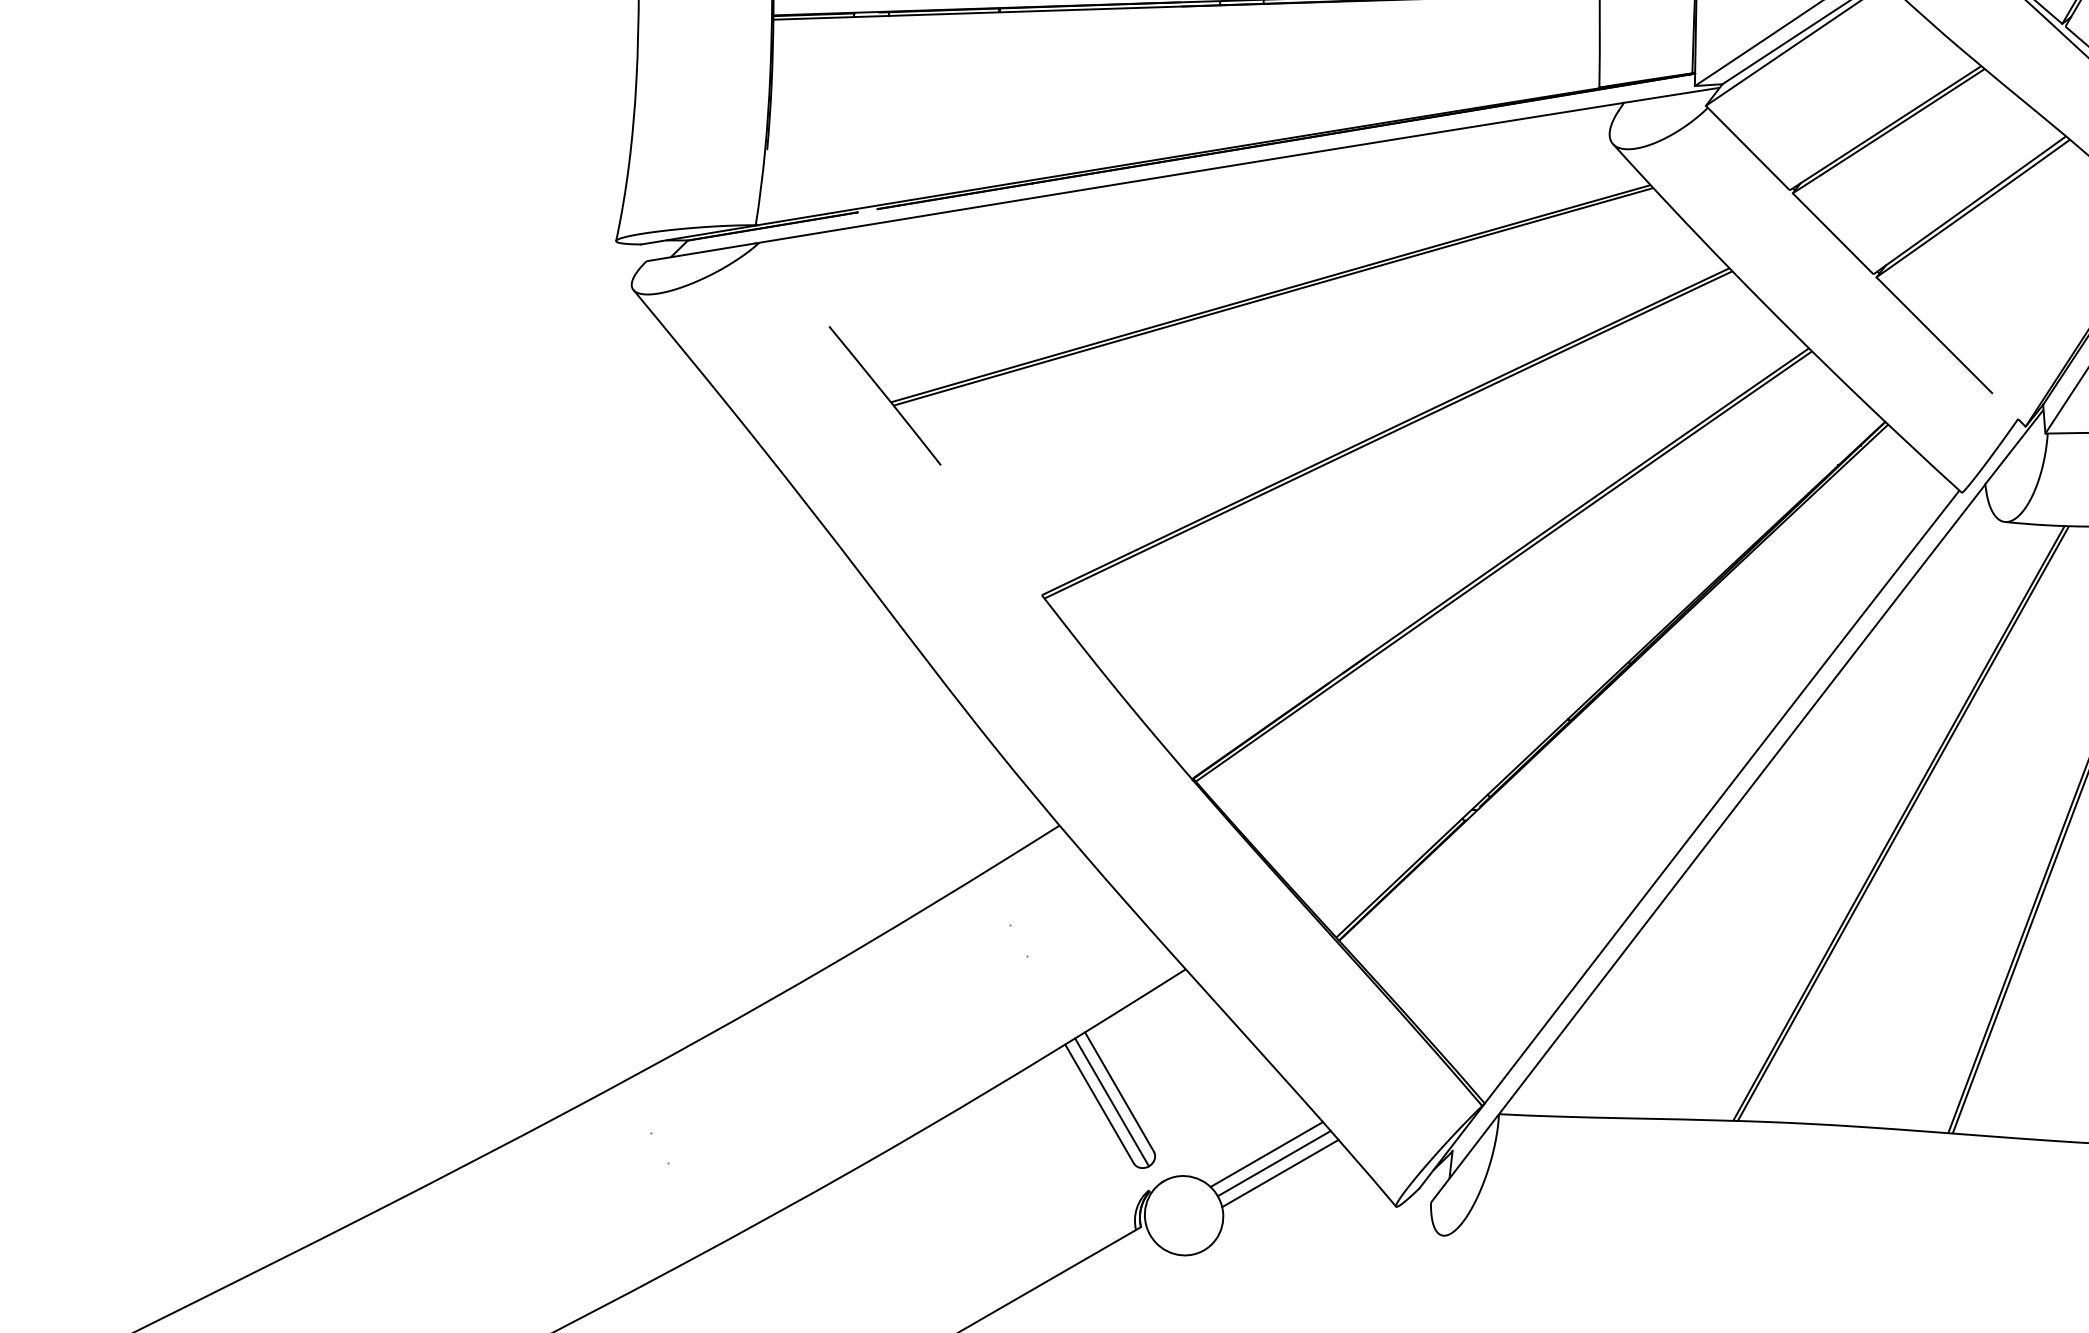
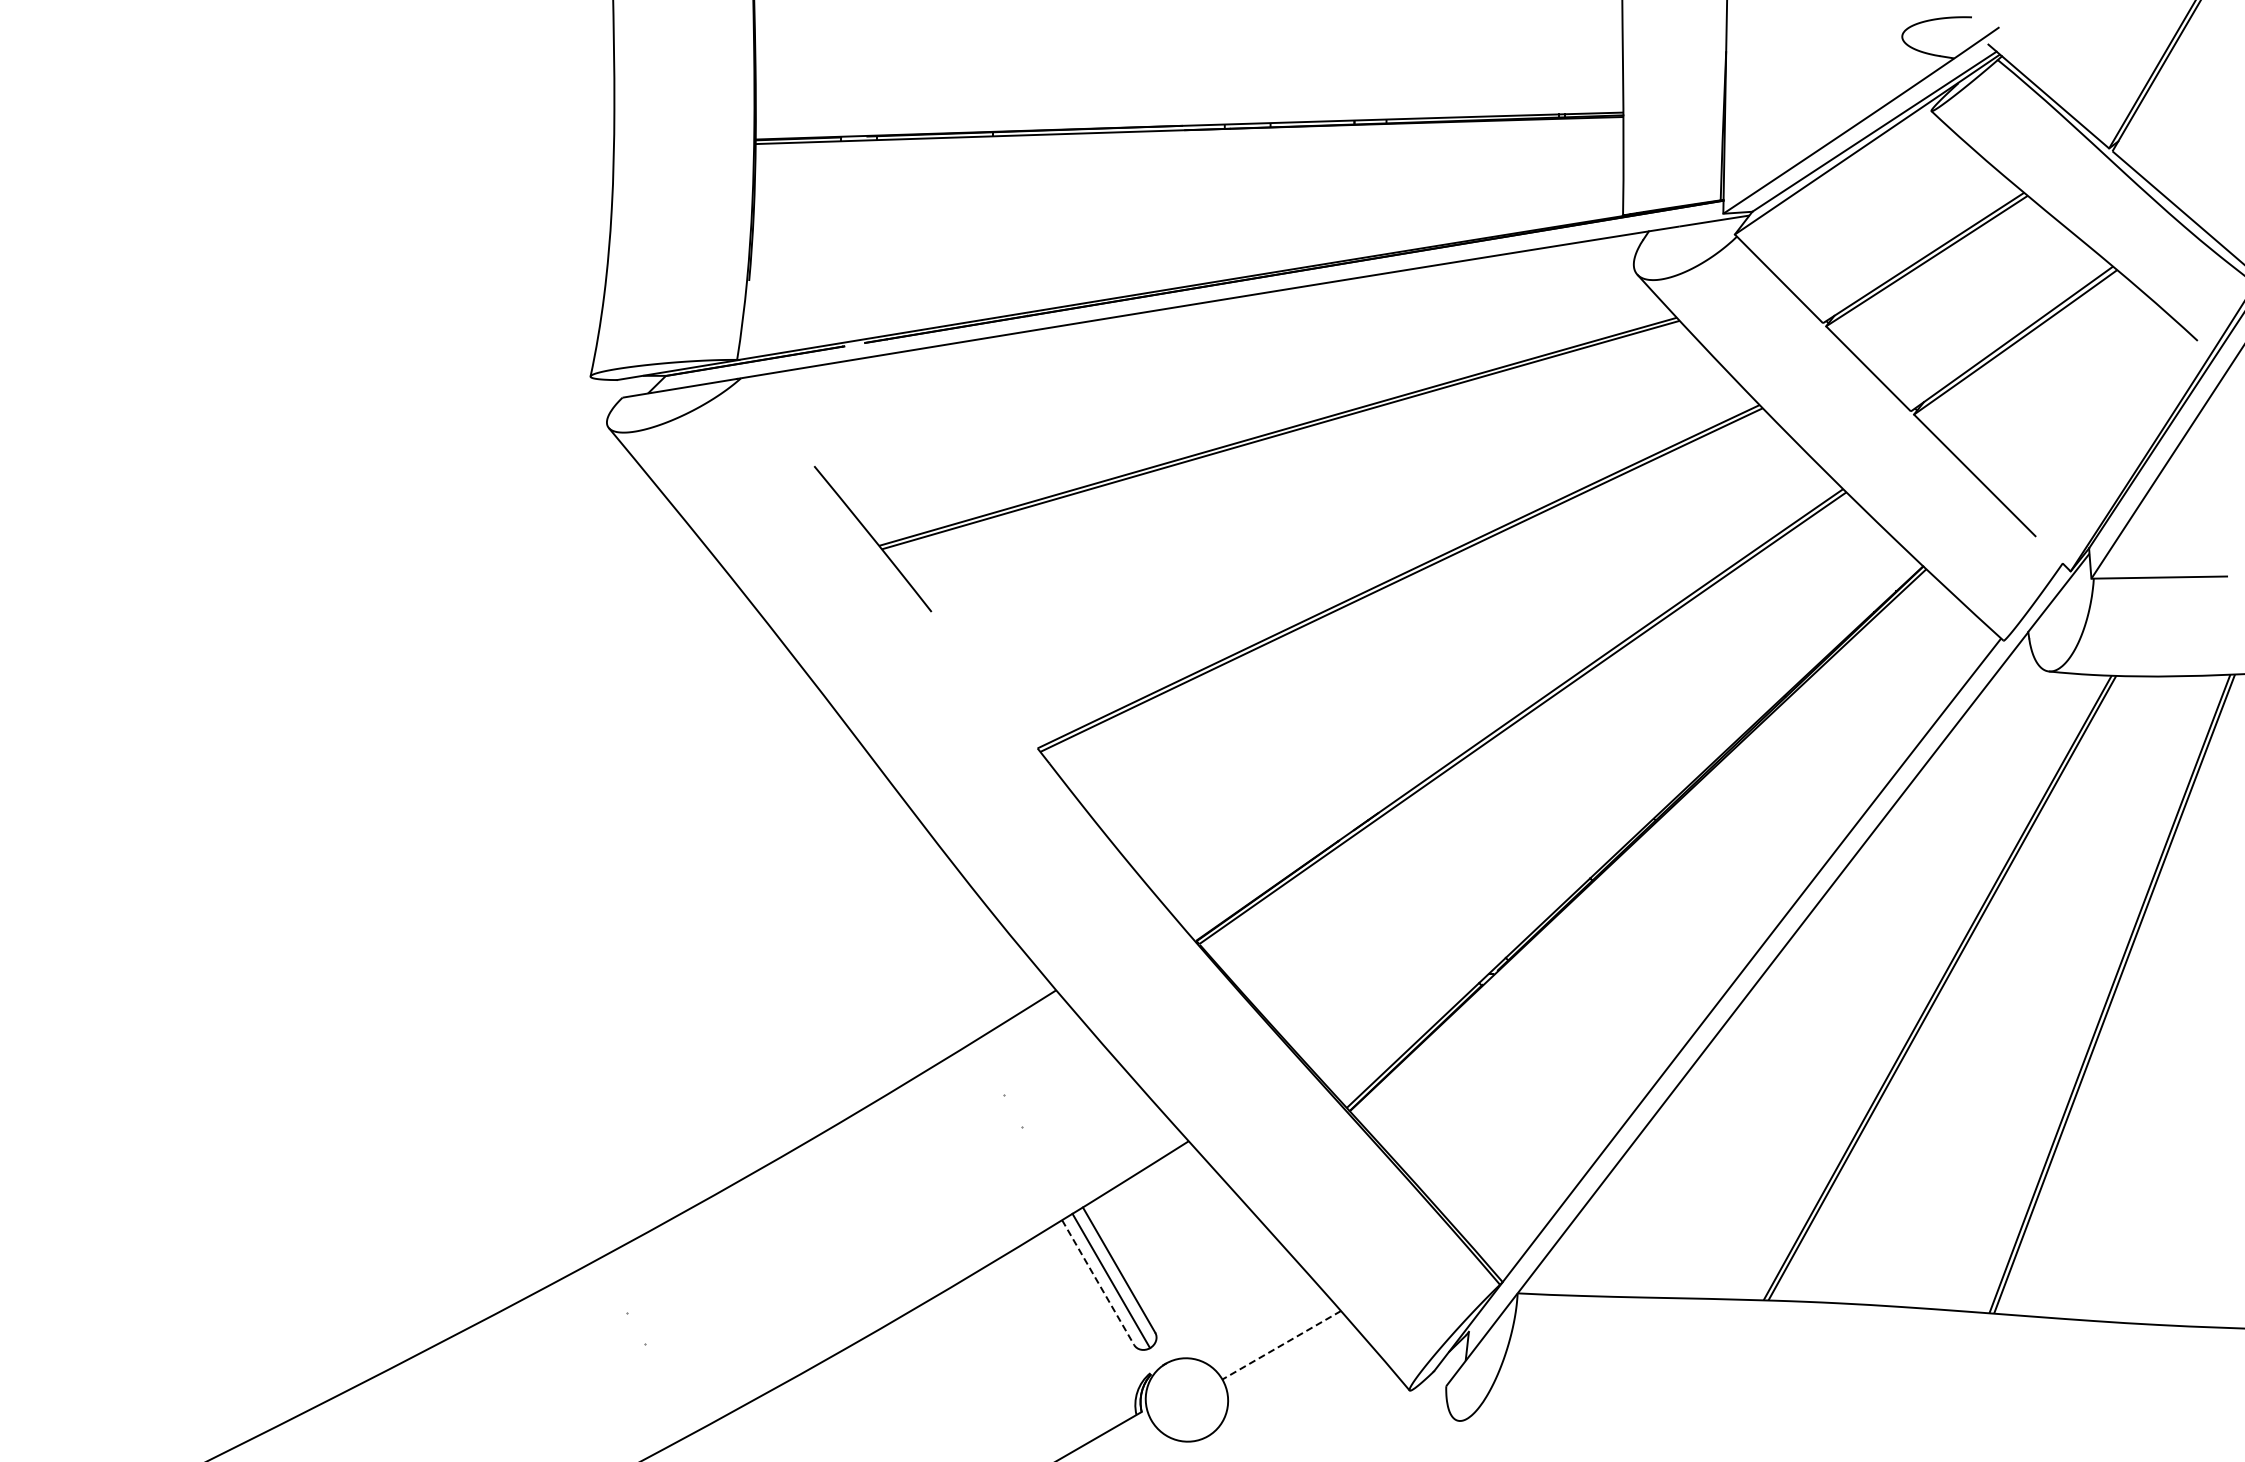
line: (1099, 1104) -> (1098, 1283), solid -> dashed
line: (1266, 1154) -> (1273, 1335), removed
line: (1274, 1163) -> (1281, 1345), solid -> dashed
line: (1279, 1173) -> (1287, 1355), removed

